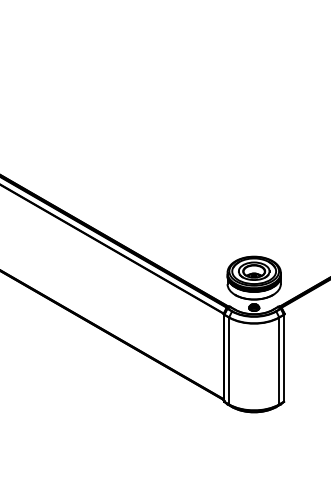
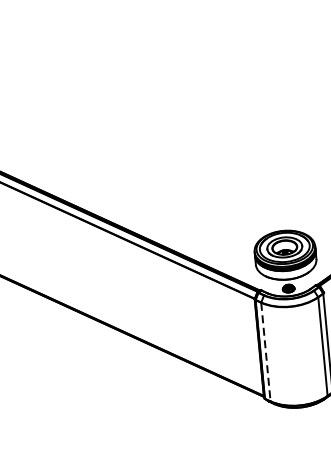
line: (229, 361) -> (266, 352), solid -> dashed

